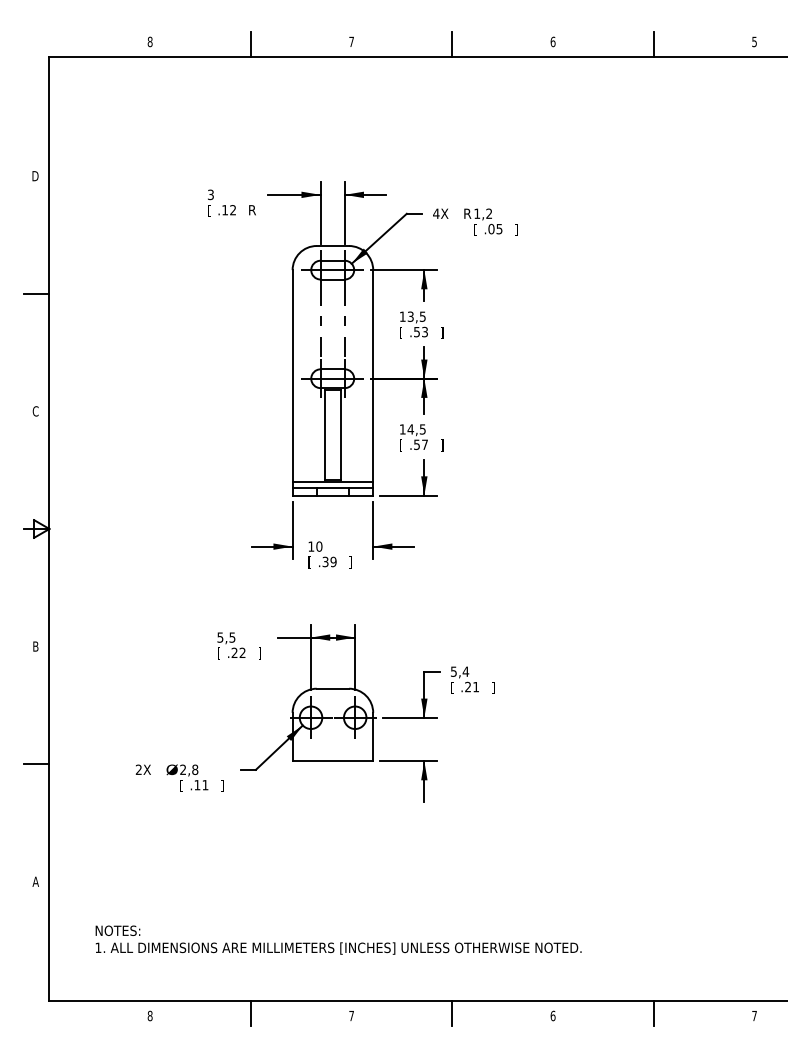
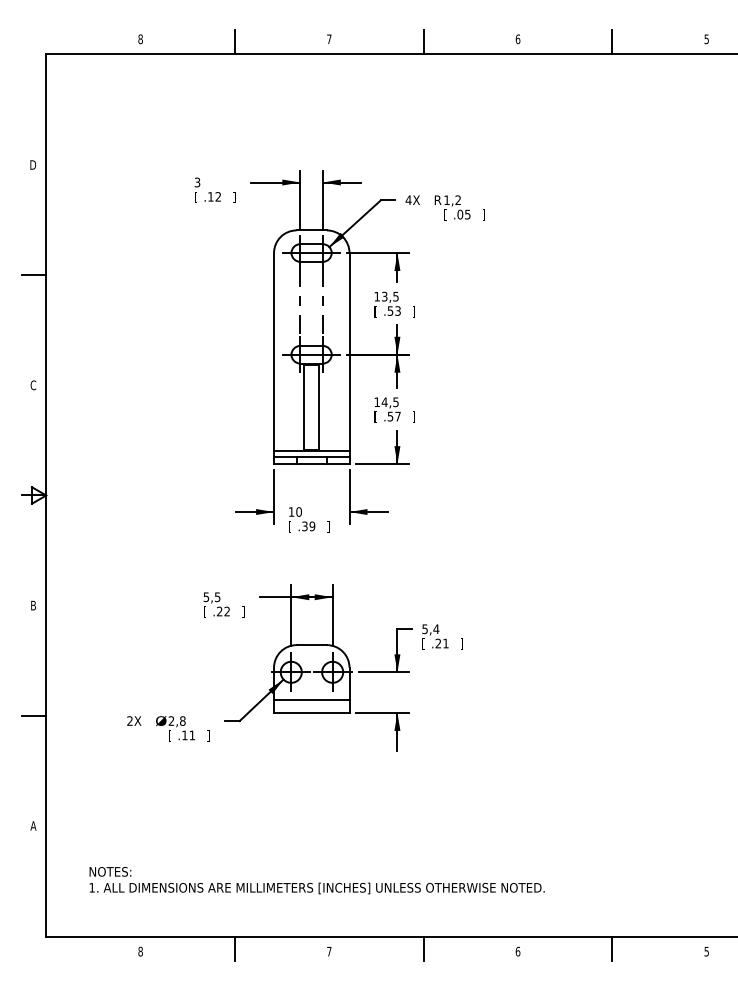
text: (252, 210) -> (236, 197), R -> ]
line: (332, 747) -> (311, 700), added
text: (754, 1015) -> (706, 951), 7 -> 5

